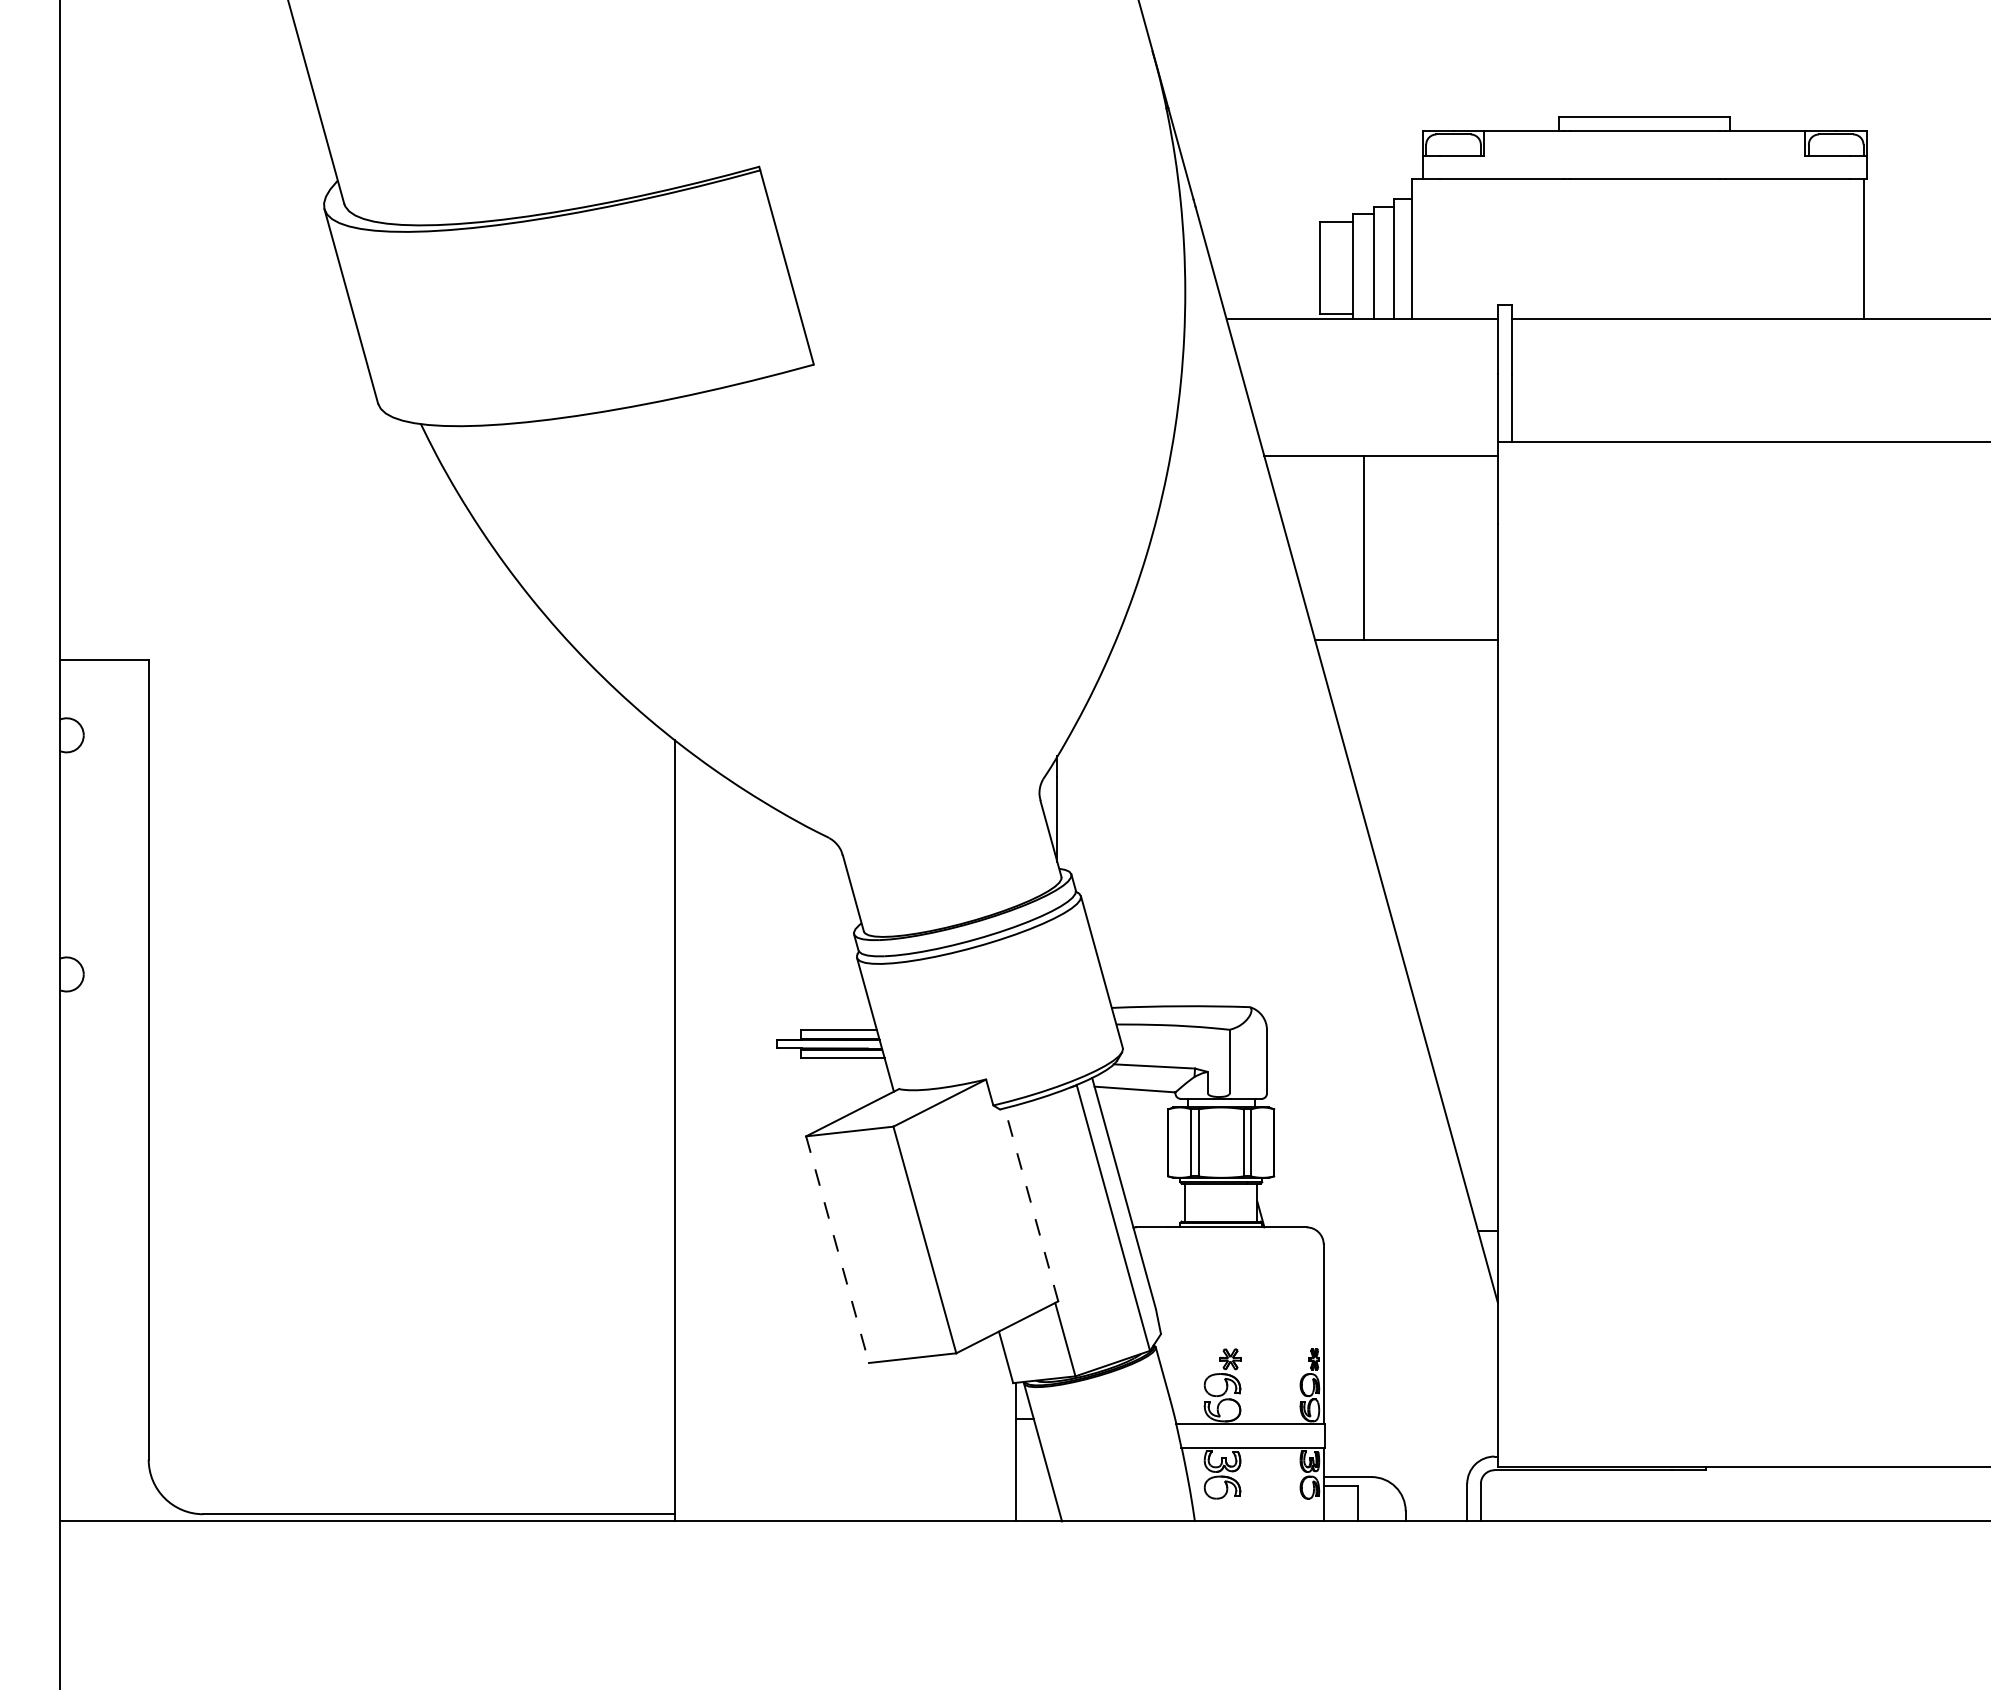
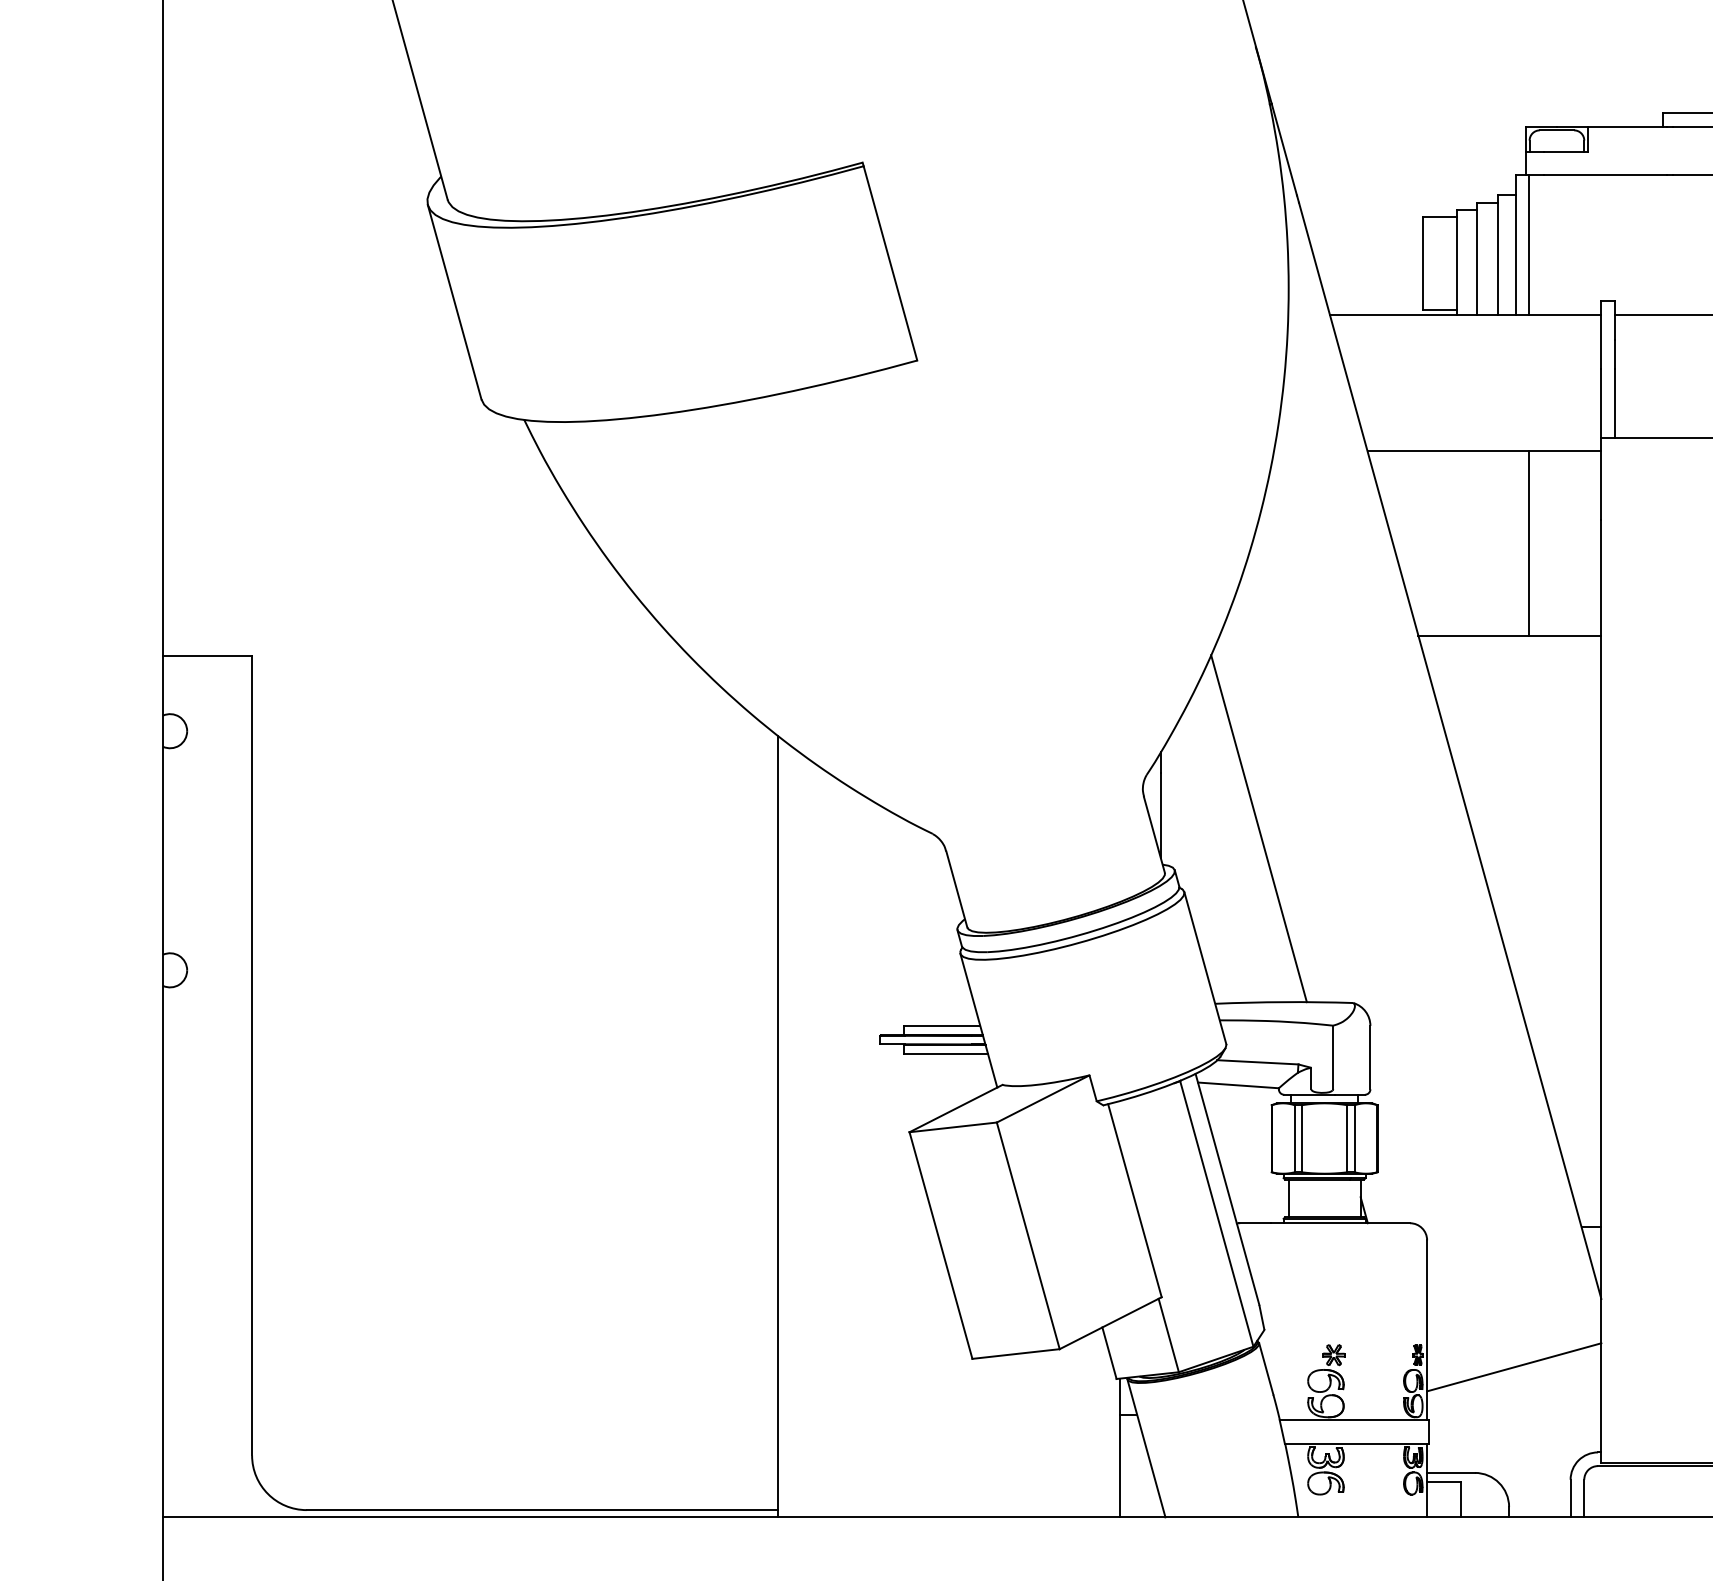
line: (1425, 248) -> (1528, 244), added
line: (1363, 547) -> (1528, 543), moved
line: (1155, 832) -> (1258, 828), added
line: (1031, 1204) -> (1134, 1200), dashed -> solid
line: (837, 1249) -> (940, 1245), dashed -> solid
line: (1410, 1371) -> (1513, 1367), added

